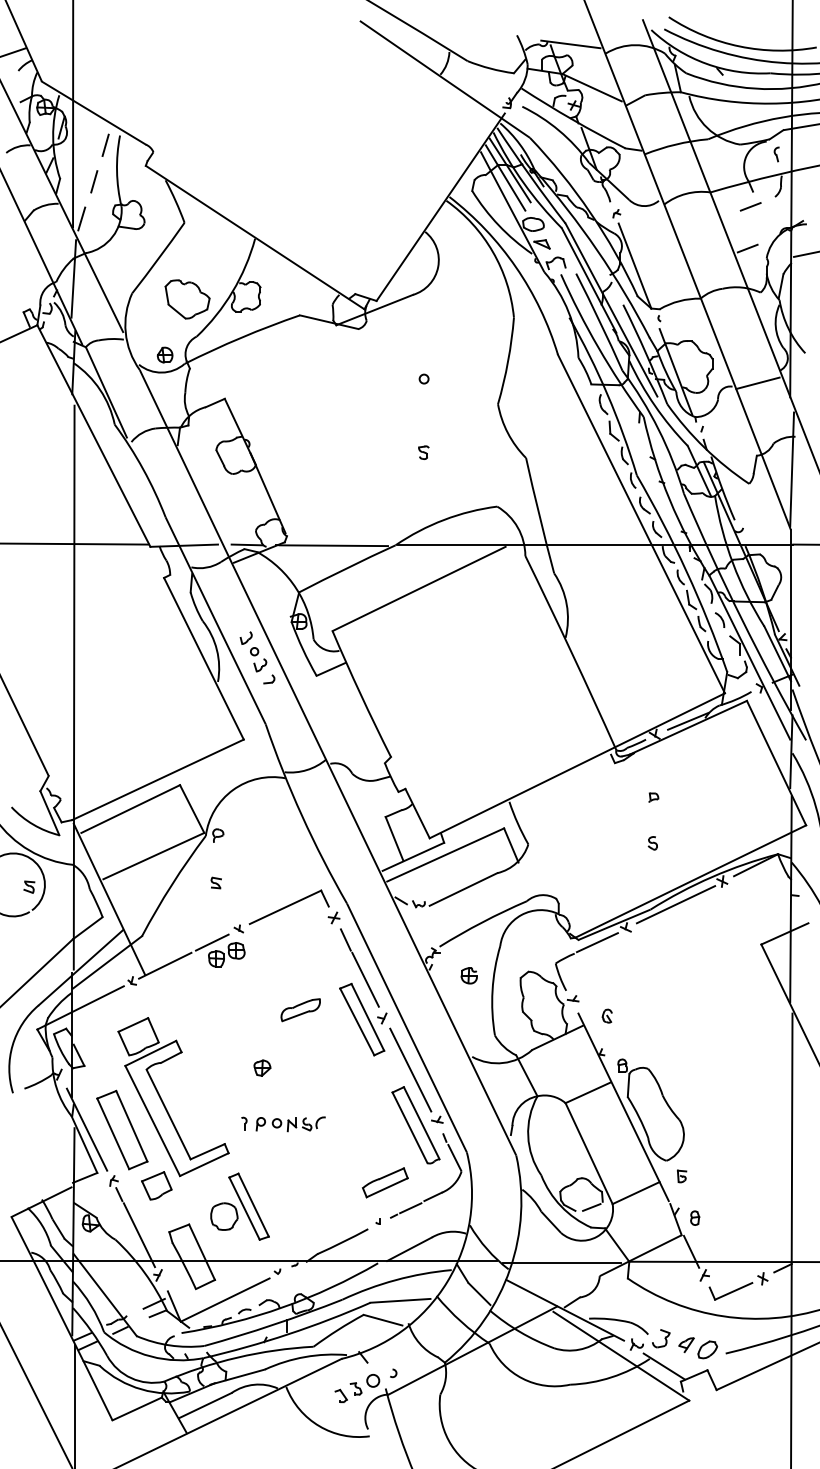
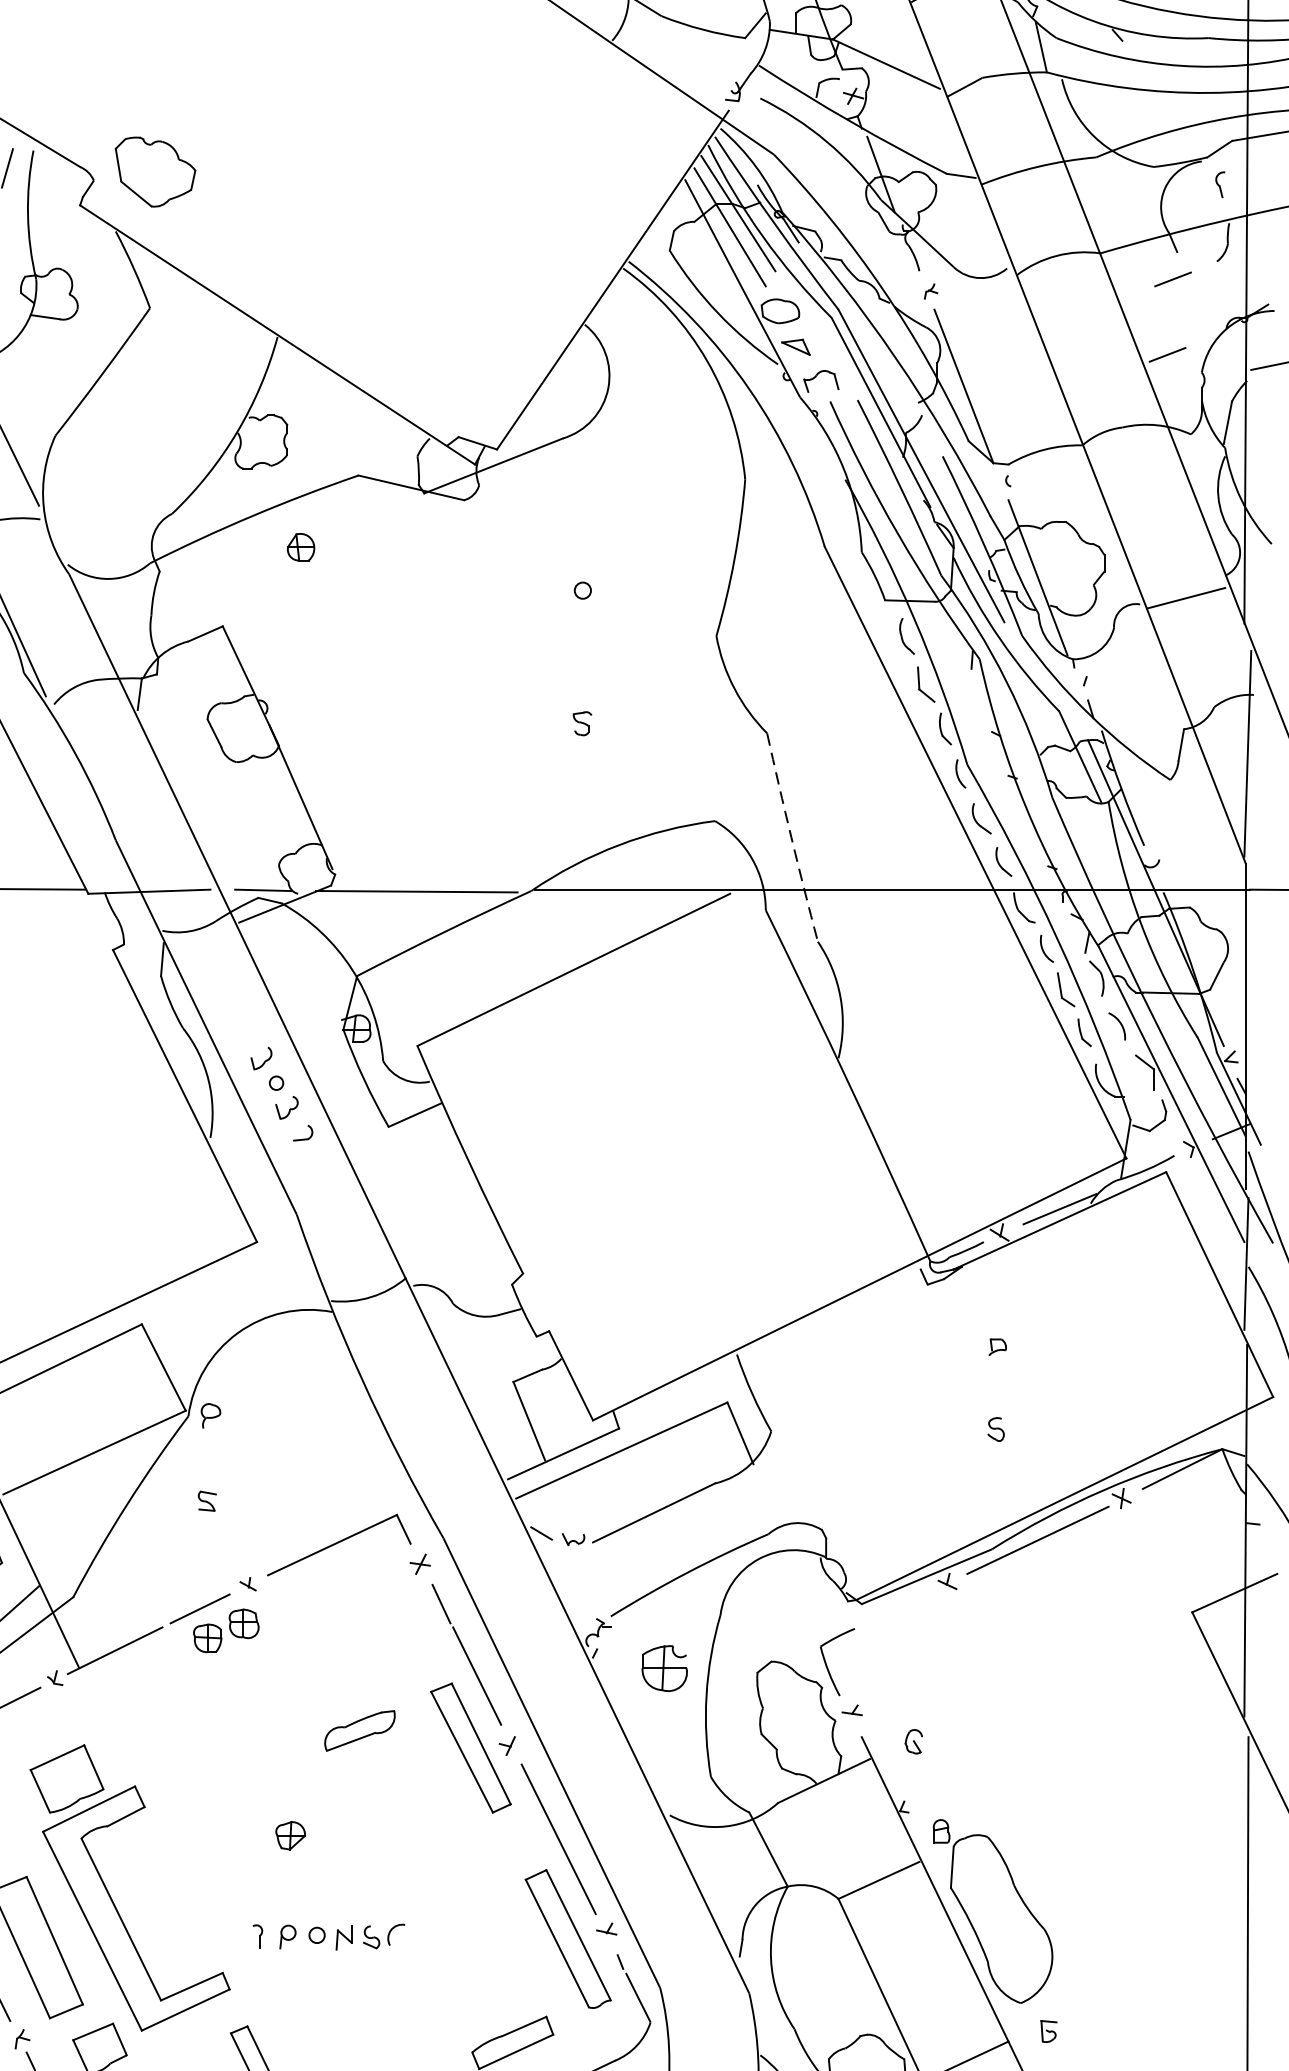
part: (187, 299) -> (155, 172), moved
part: (164, 354) -> (299, 546), moved
arc: (539, 515) -> (791, 837), solid -> dashed
line: (596, 942) -> (894, 1608), removed
part: (468, 975) -> (663, 1668), size x1.6

